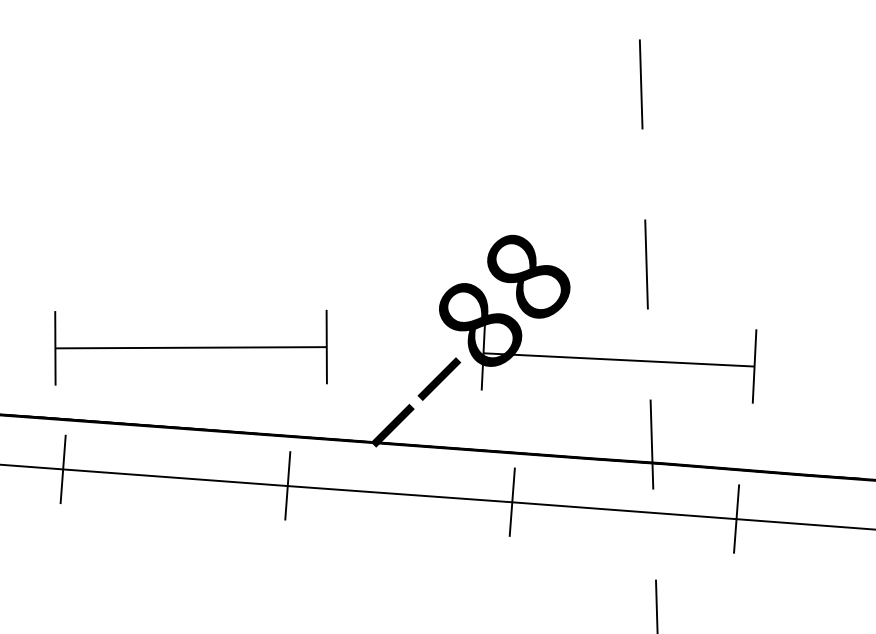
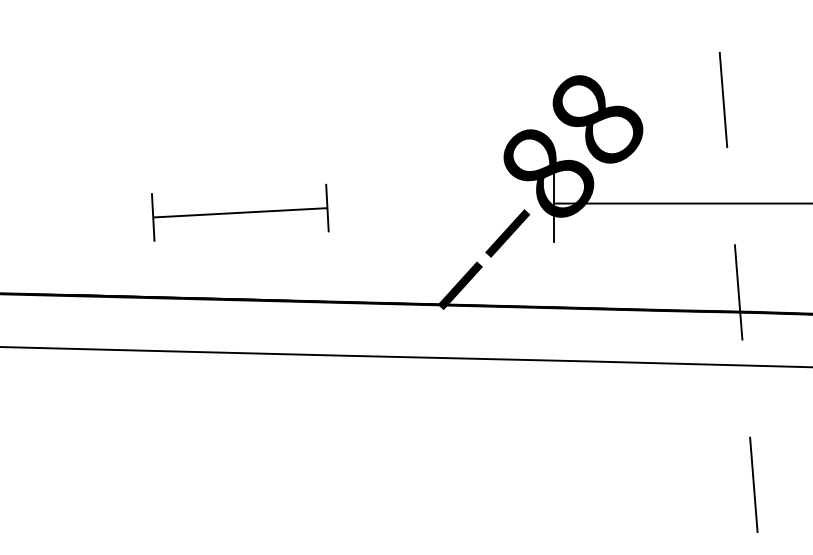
part: (190, 347) -> (239, 212), size x0.6
line: (62, 469) -> (109, 349), removed
line: (287, 485) -> (350, 355), removed
line: (511, 501) -> (591, 360), removed

